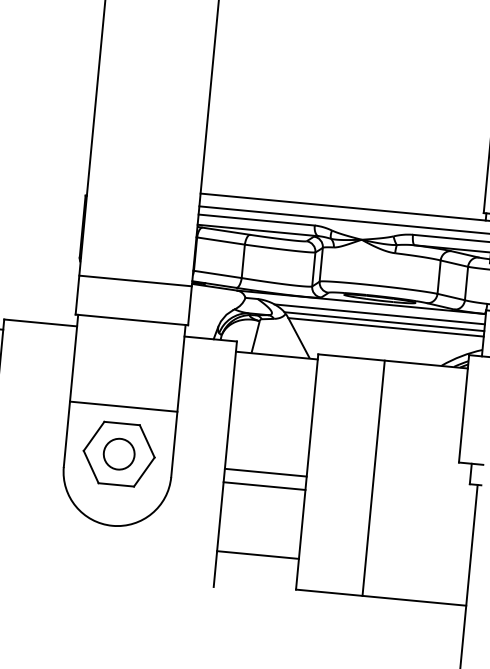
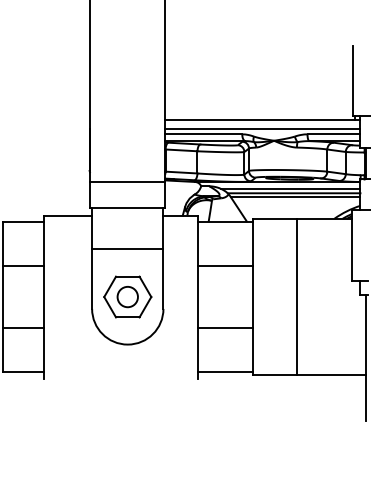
line: (123, 406) -> (127, 249), moved
line: (265, 473) -> (225, 266), moved
line: (264, 485) -> (225, 327), moved
line: (258, 554) -> (225, 371), moved

